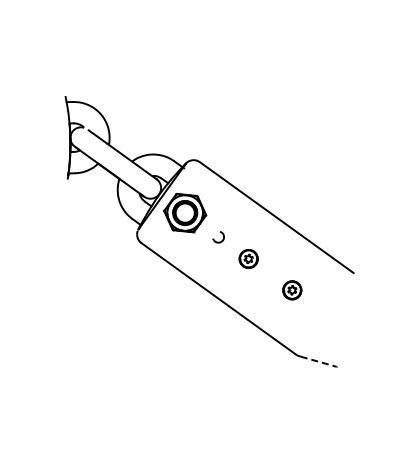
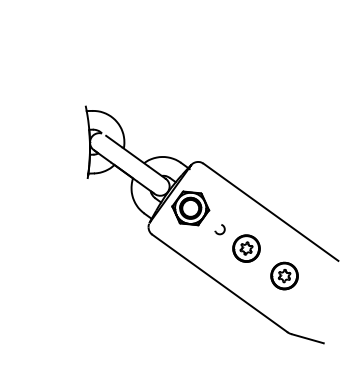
part: (248, 258) -> (246, 248), size x1.67
part: (292, 290) -> (284, 276), size x1.67
line: (318, 361) -> (307, 338), dashed -> solid

